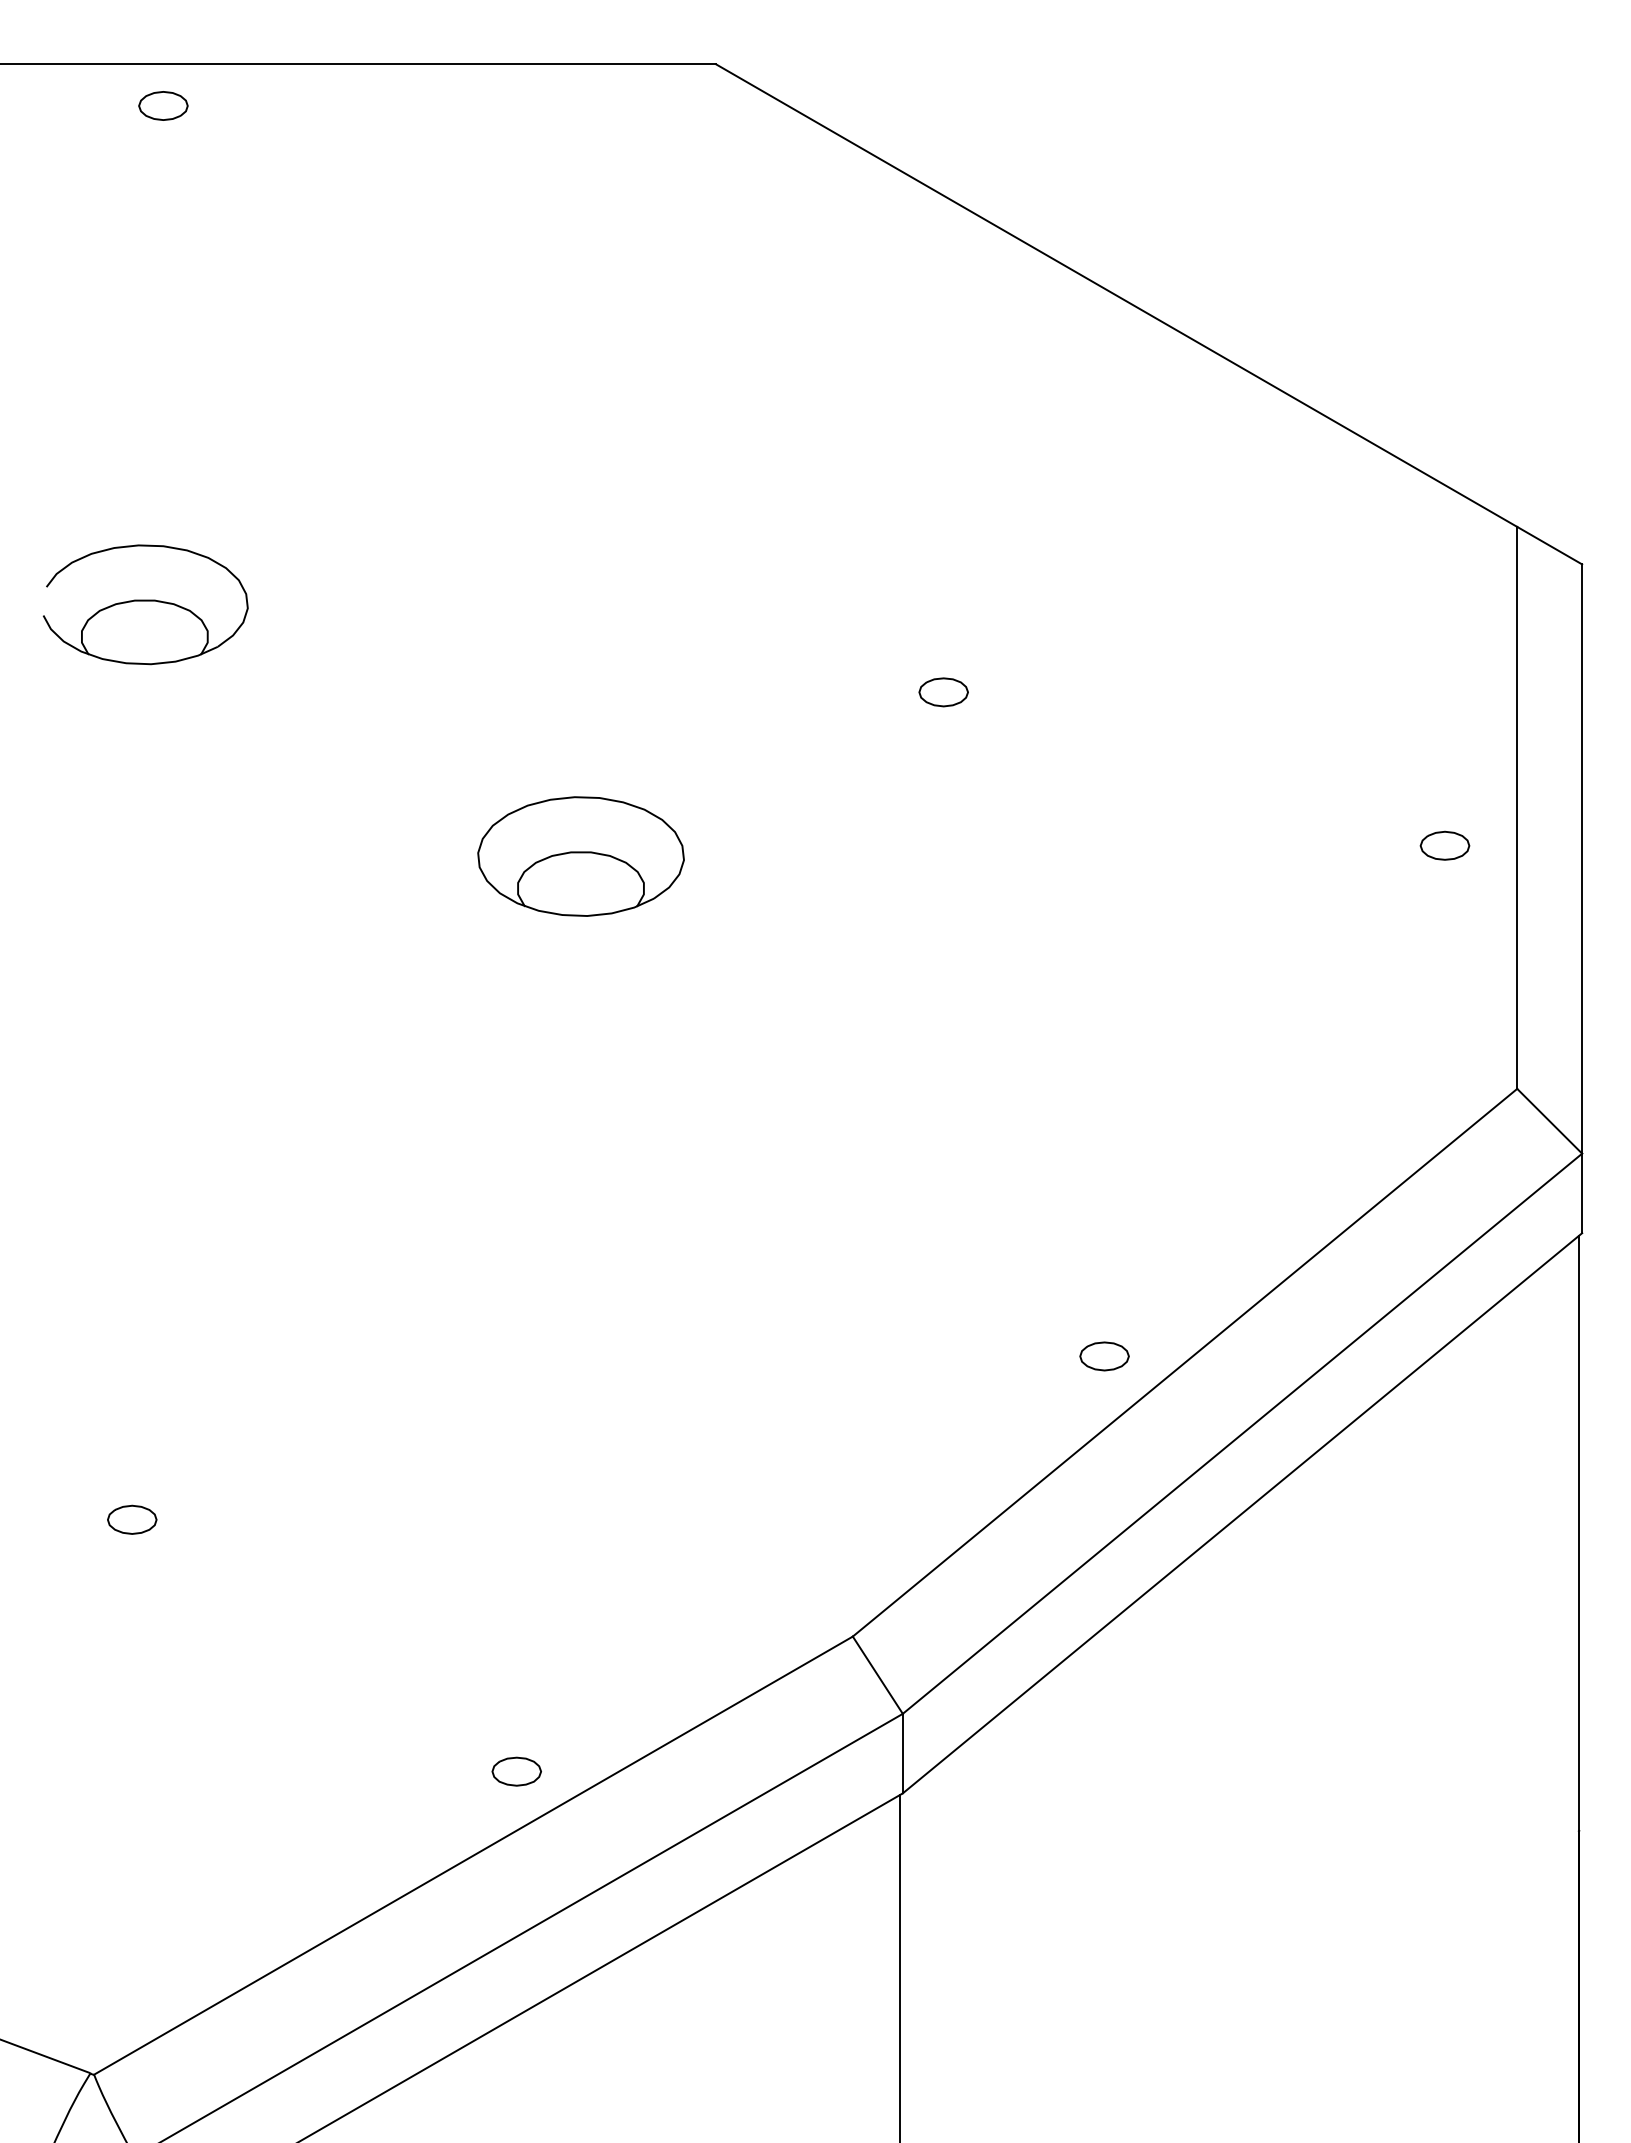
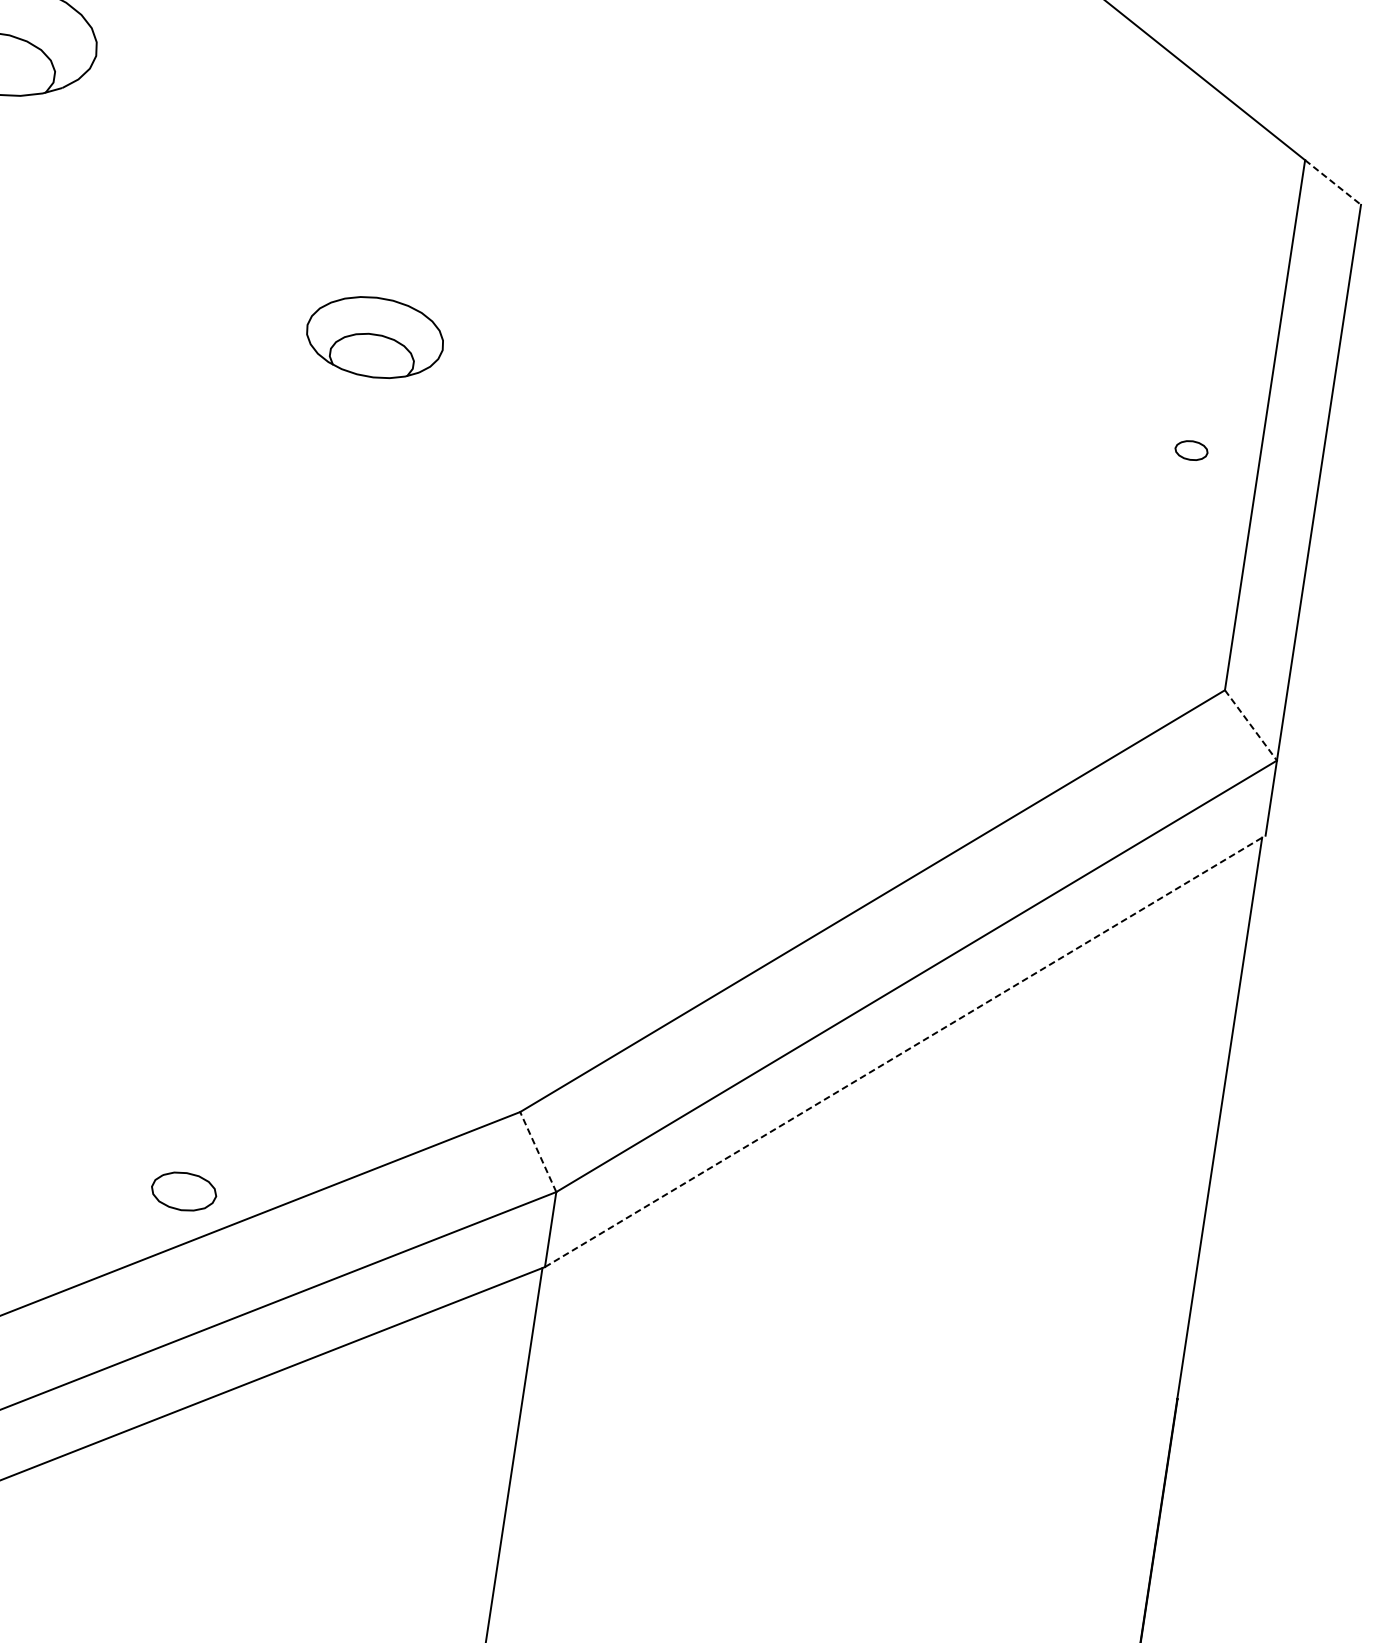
line: (1550, 545) -> (1333, 182), solid -> dashed
part: (943, 692) -> (740, 234), removed
part: (1444, 845) -> (1191, 450), size x0.7
part: (580, 856) -> (374, 337), size x0.7
line: (1549, 1121) -> (1250, 725), solid -> dashed
part: (1104, 1356) -> (797, 883), removed
line: (1242, 1512) -> (905, 1050), solid -> dashed
line: (877, 1674) -> (538, 1151), solid -> dashed
part: (516, 1771) -> (183, 1191), size x1.4

